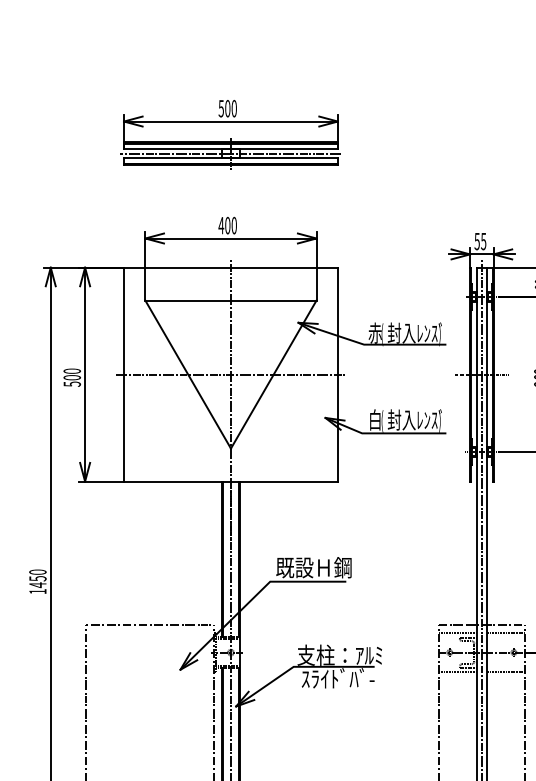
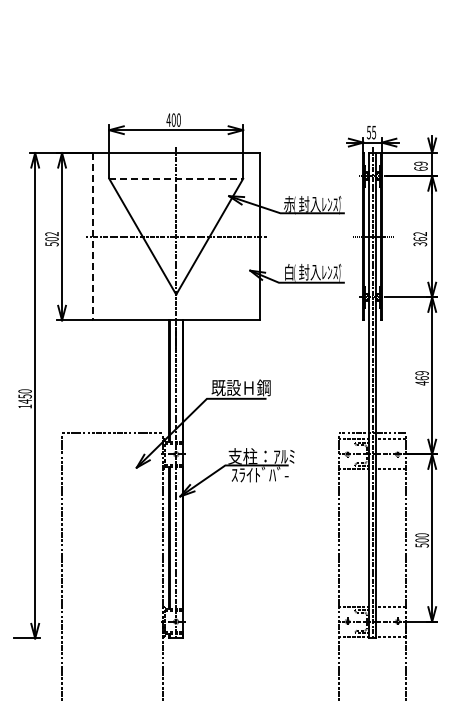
part: (230, 134) -> (175, 48), removed
line: (231, 300) -> (176, 178), solid -> dashed
text: (71, 371) -> (51, 234), 500 -> 502
line: (123, 374) -> (92, 236), solid -> dashed

